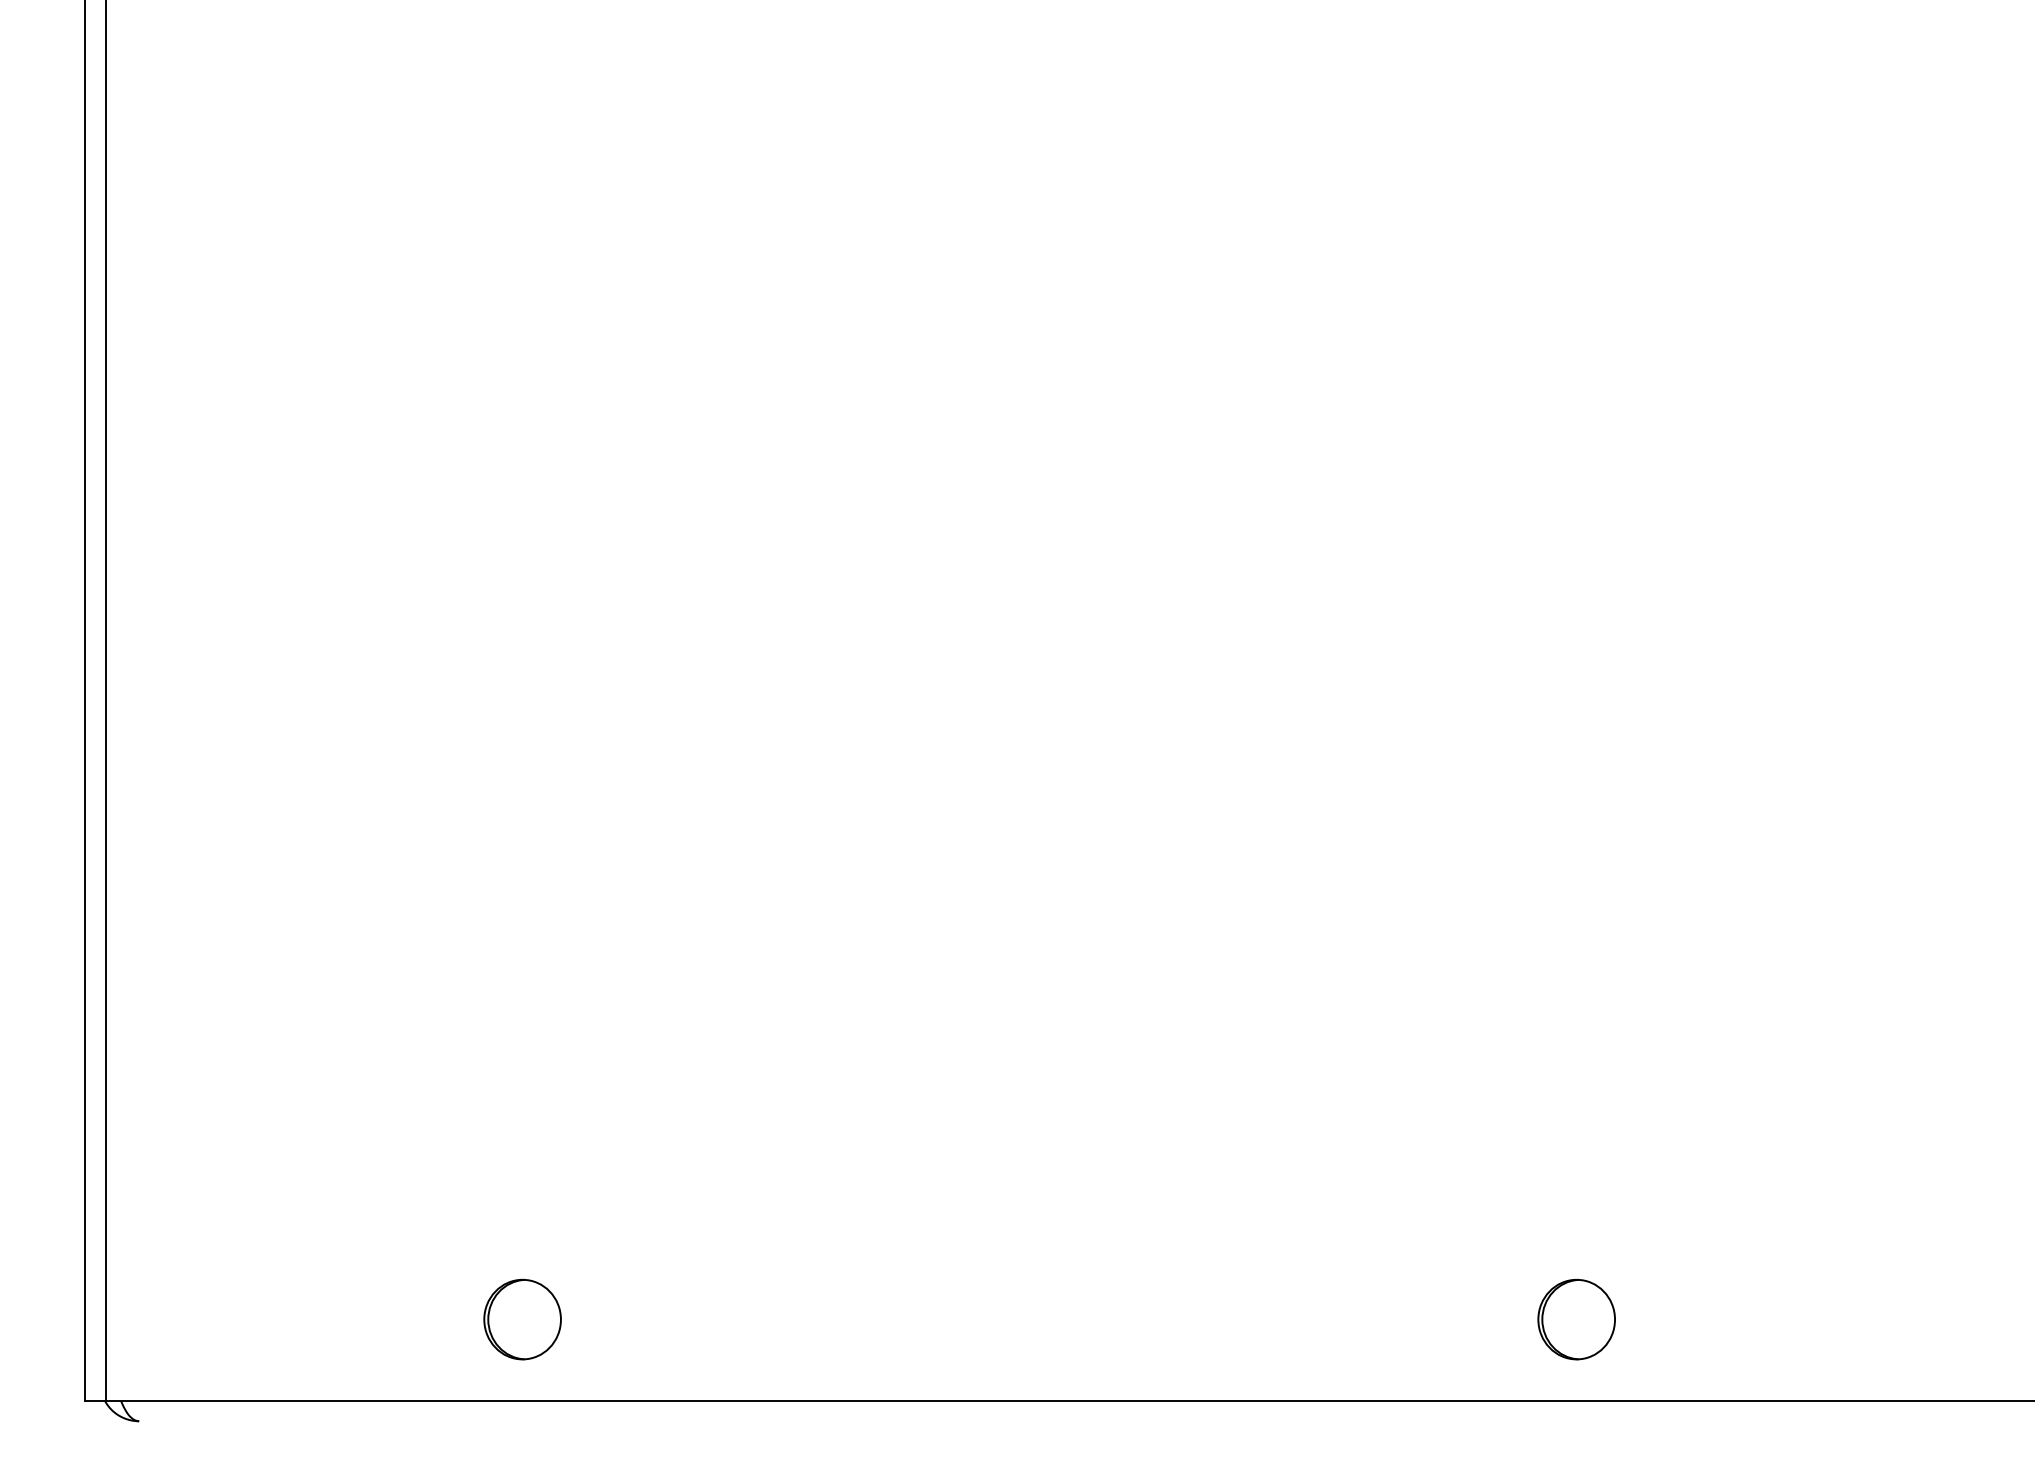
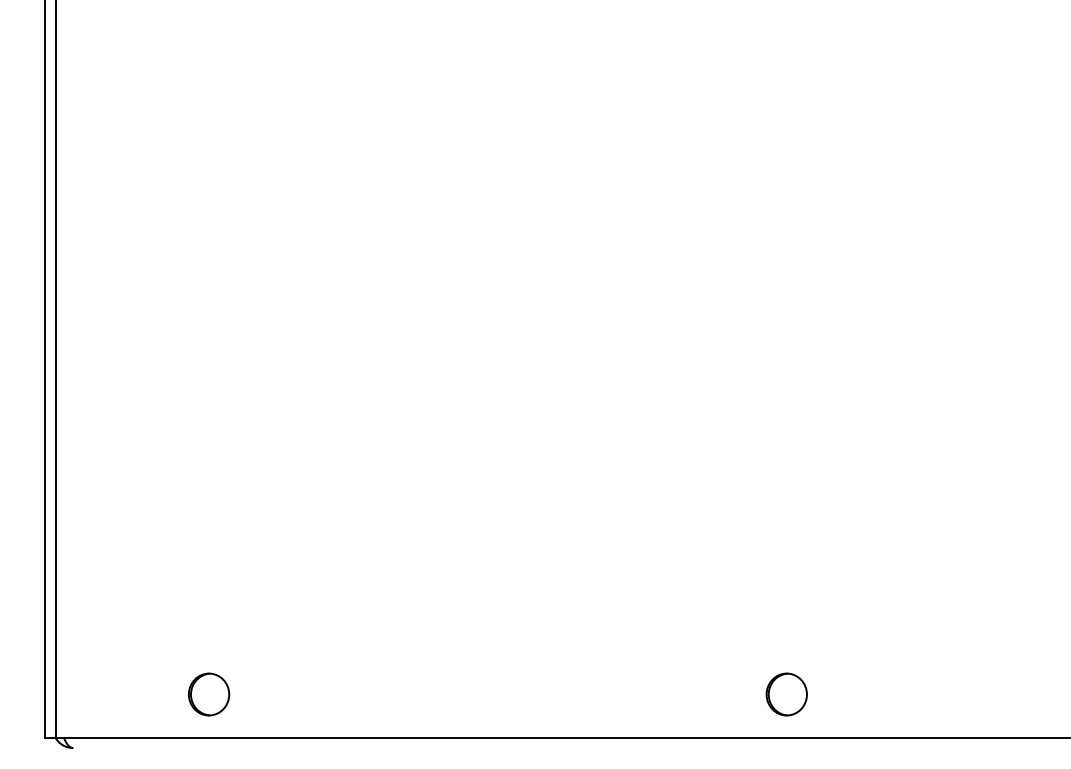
part: (523, 1319) -> (209, 694), moved
part: (1576, 1319) -> (786, 694), moved

